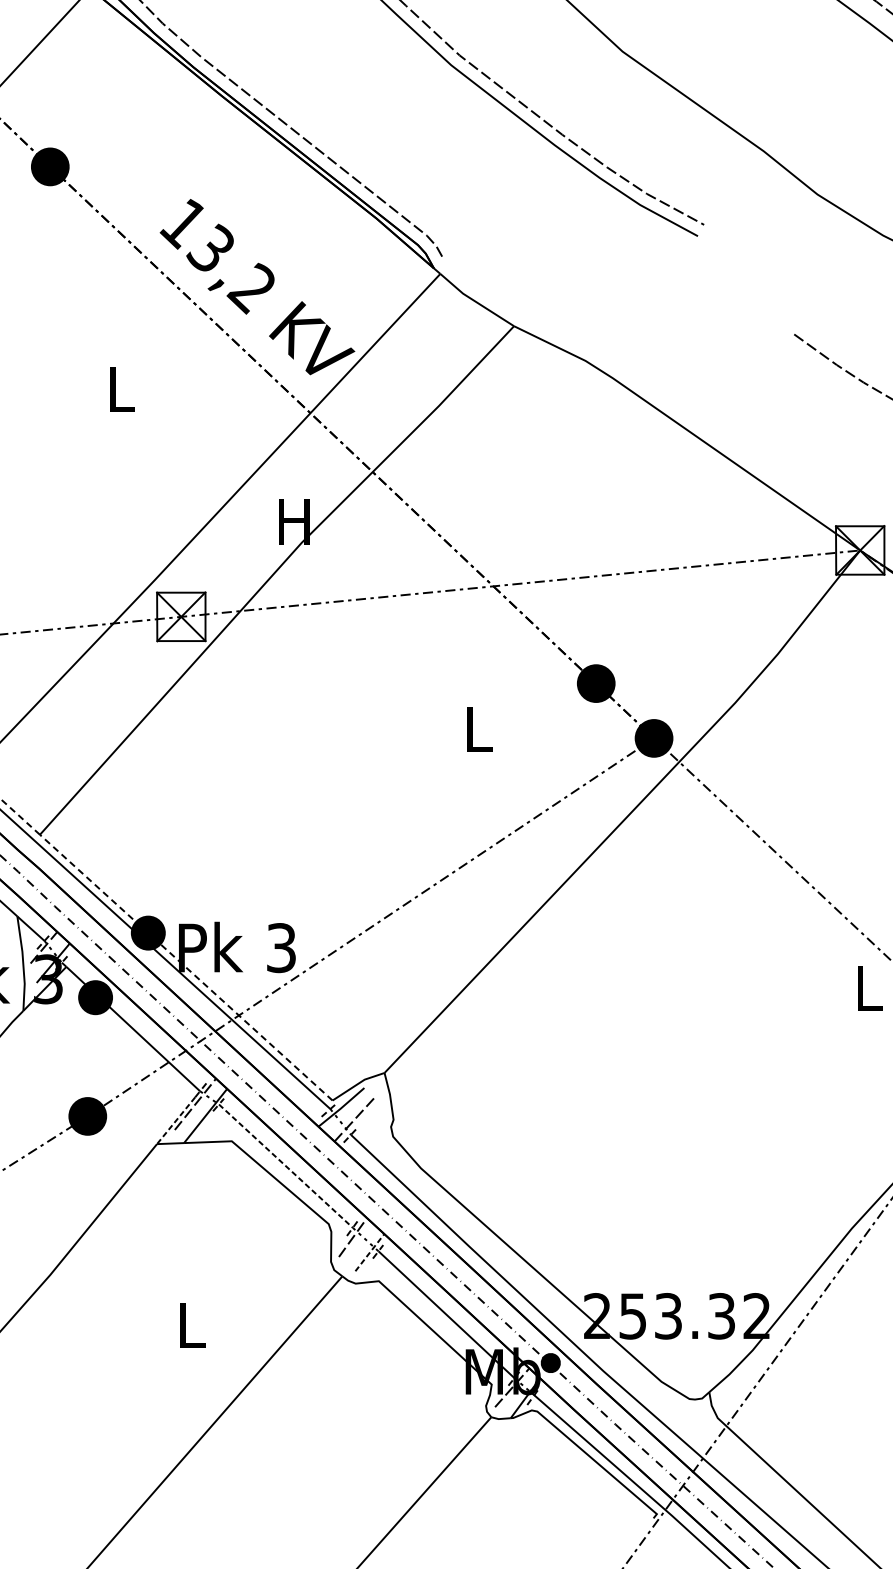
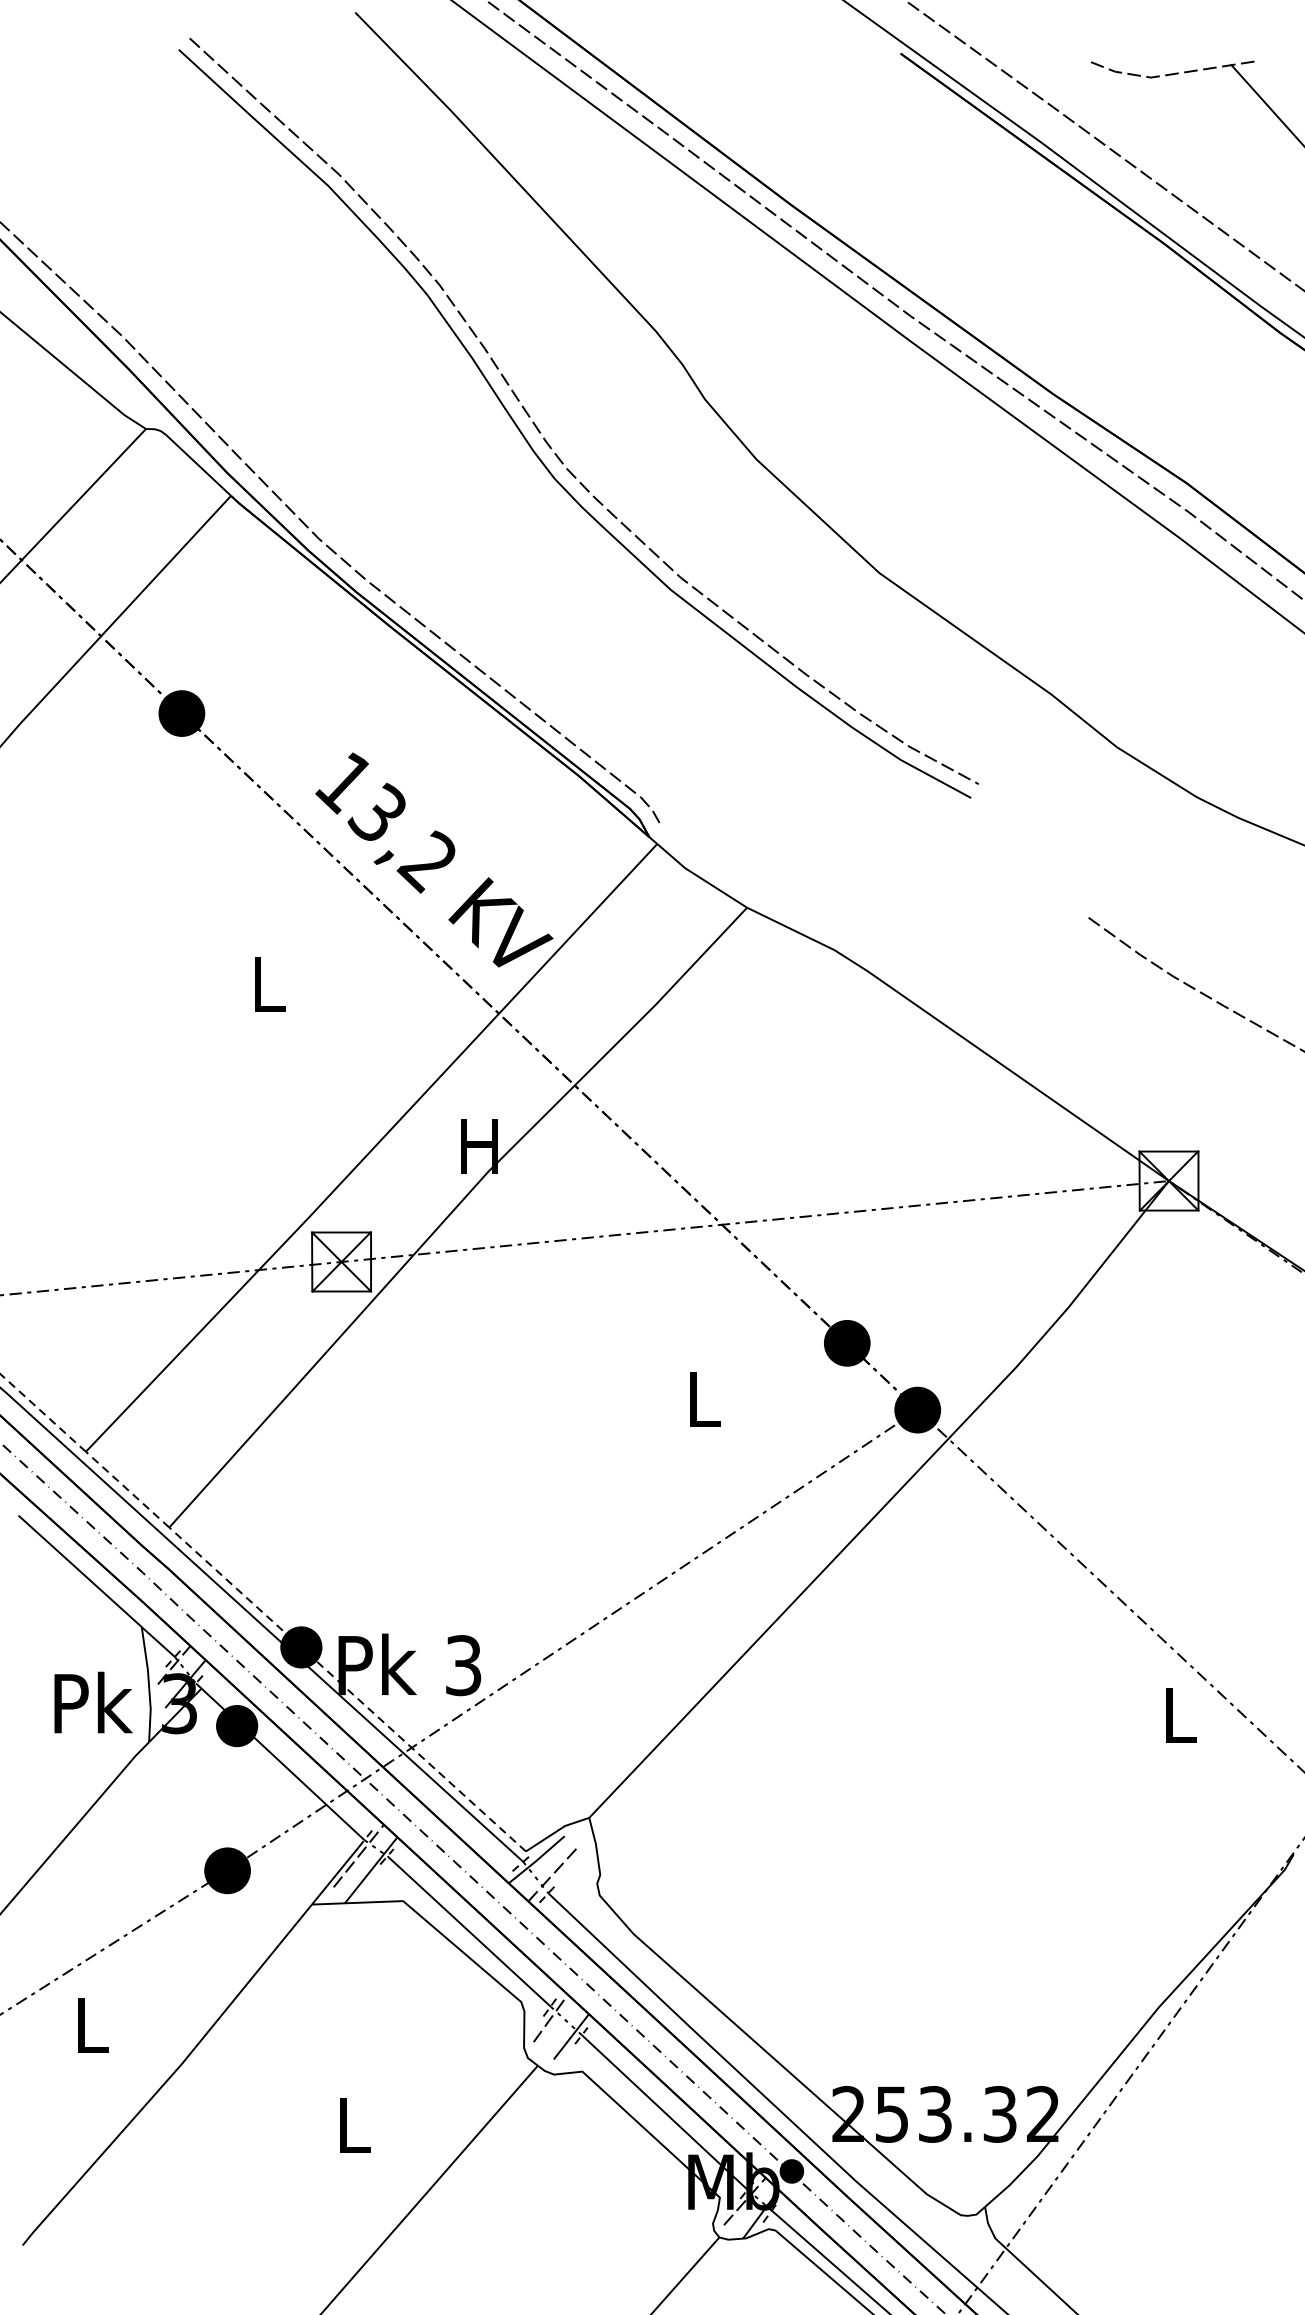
line: (176, 1121) -> (335, 1876), dashed -> solid
line: (286, 1166) -> (469, 1931), dashed -> solid
line: (369, 1252) -> (571, 2036), dashed -> solid

